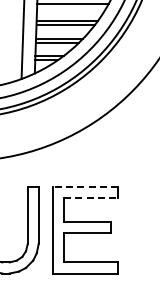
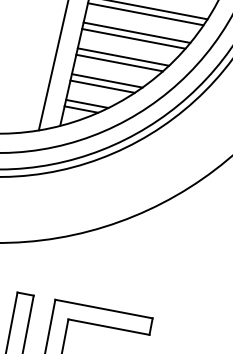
line: (71, 8) -> (133, 39), added
line: (85, 186) -> (103, 308), dashed -> solid
line: (91, 197) -> (109, 327), dashed -> solid

